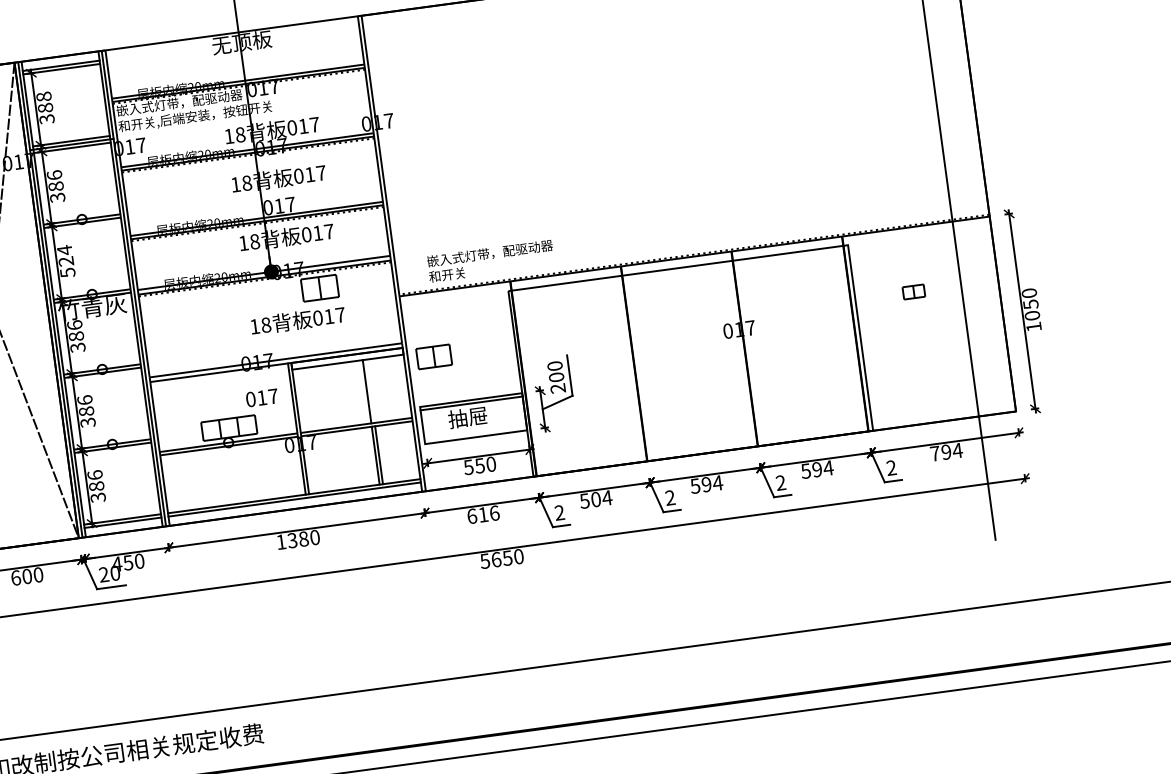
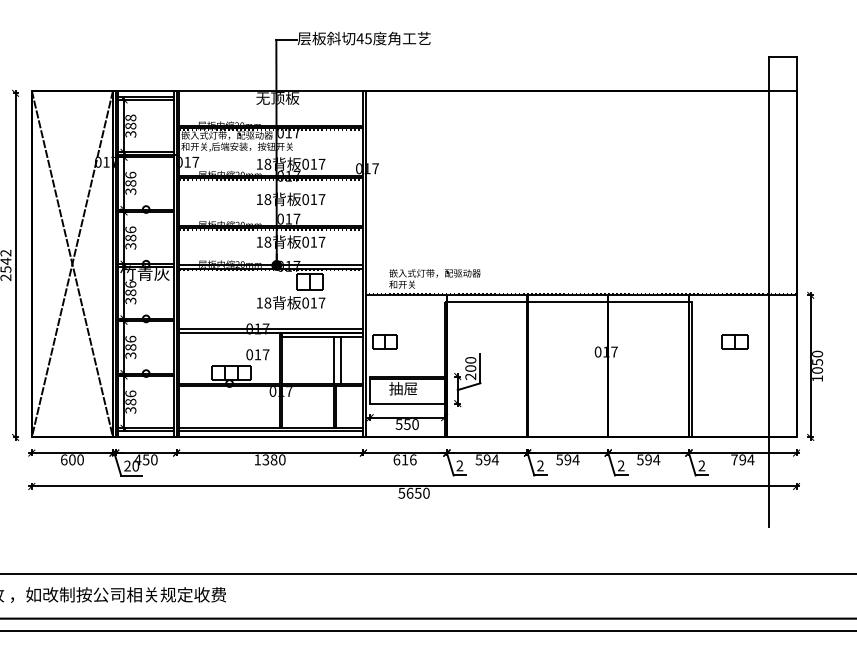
text: (65, 260) -> (130, 237), 524 -> 386
part: (913, 291) -> (734, 341), size x1.67
line: (376, 390) -> (340, 360), added
text: (594, 499) -> (486, 459), 504 -> 594

